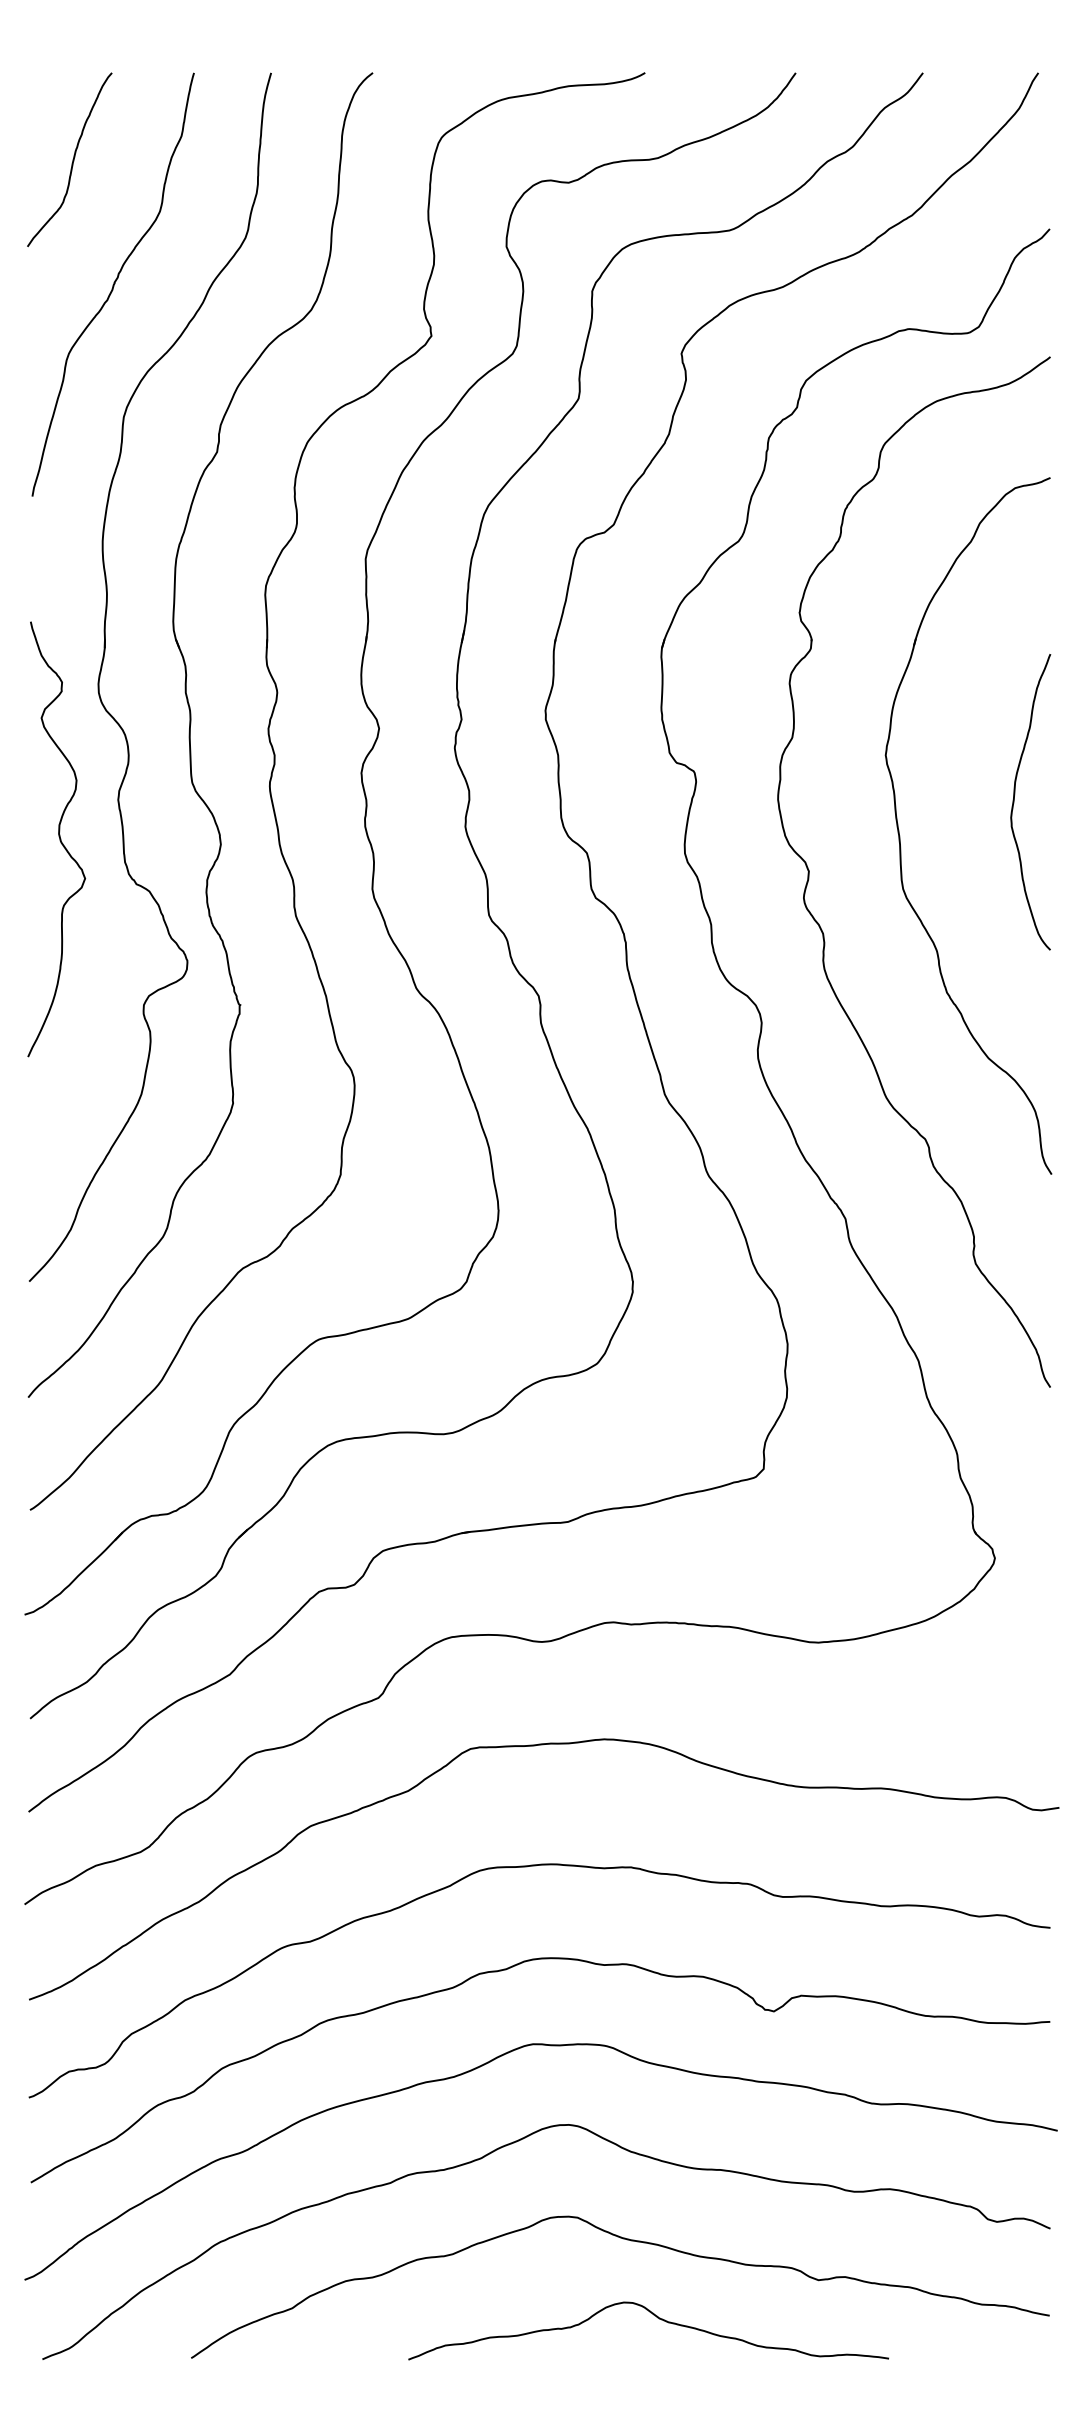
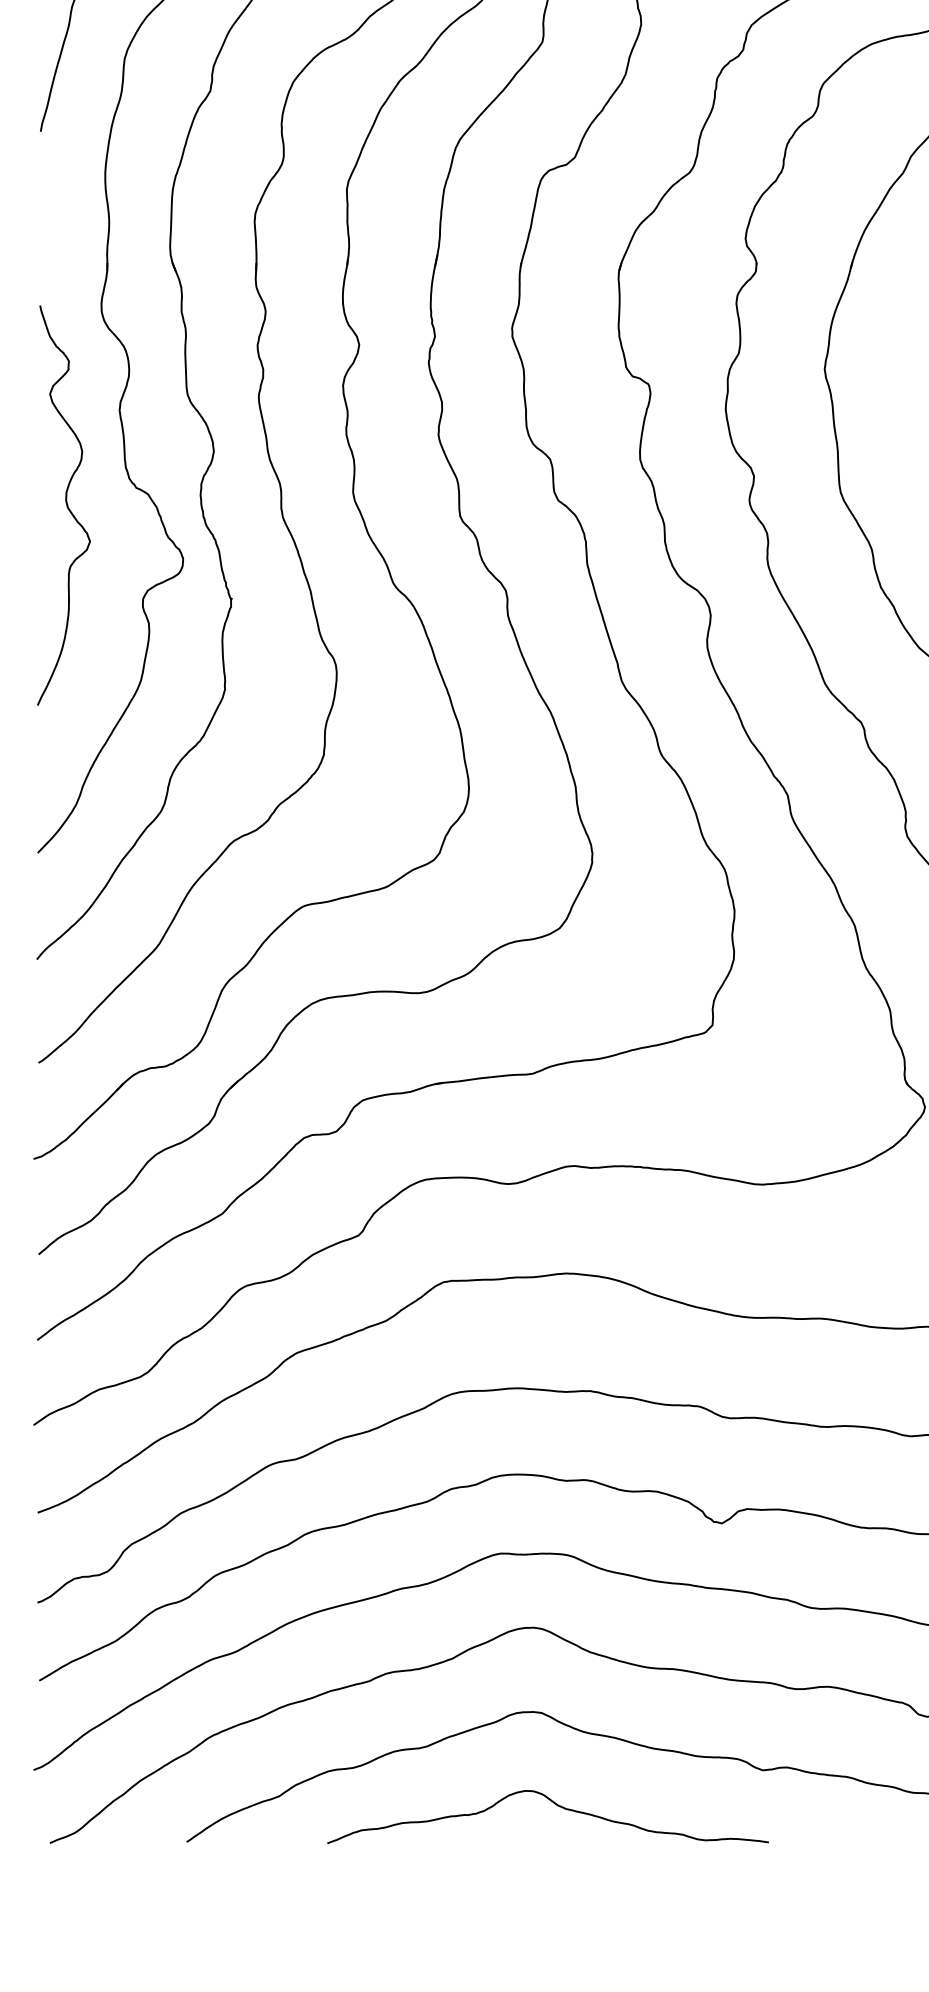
curve: (59, 839) -> (66, 505), moved
curve: (657, 2318) -> (556, 1805), moved

